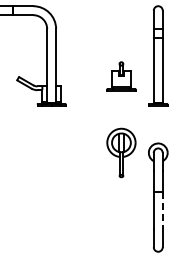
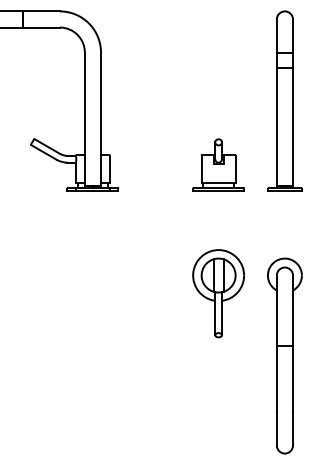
part: (121, 76) -> (218, 164), moved
part: (121, 152) -> (218, 292), moved
line: (162, 210) -> (292, 379), dashed -> solid

